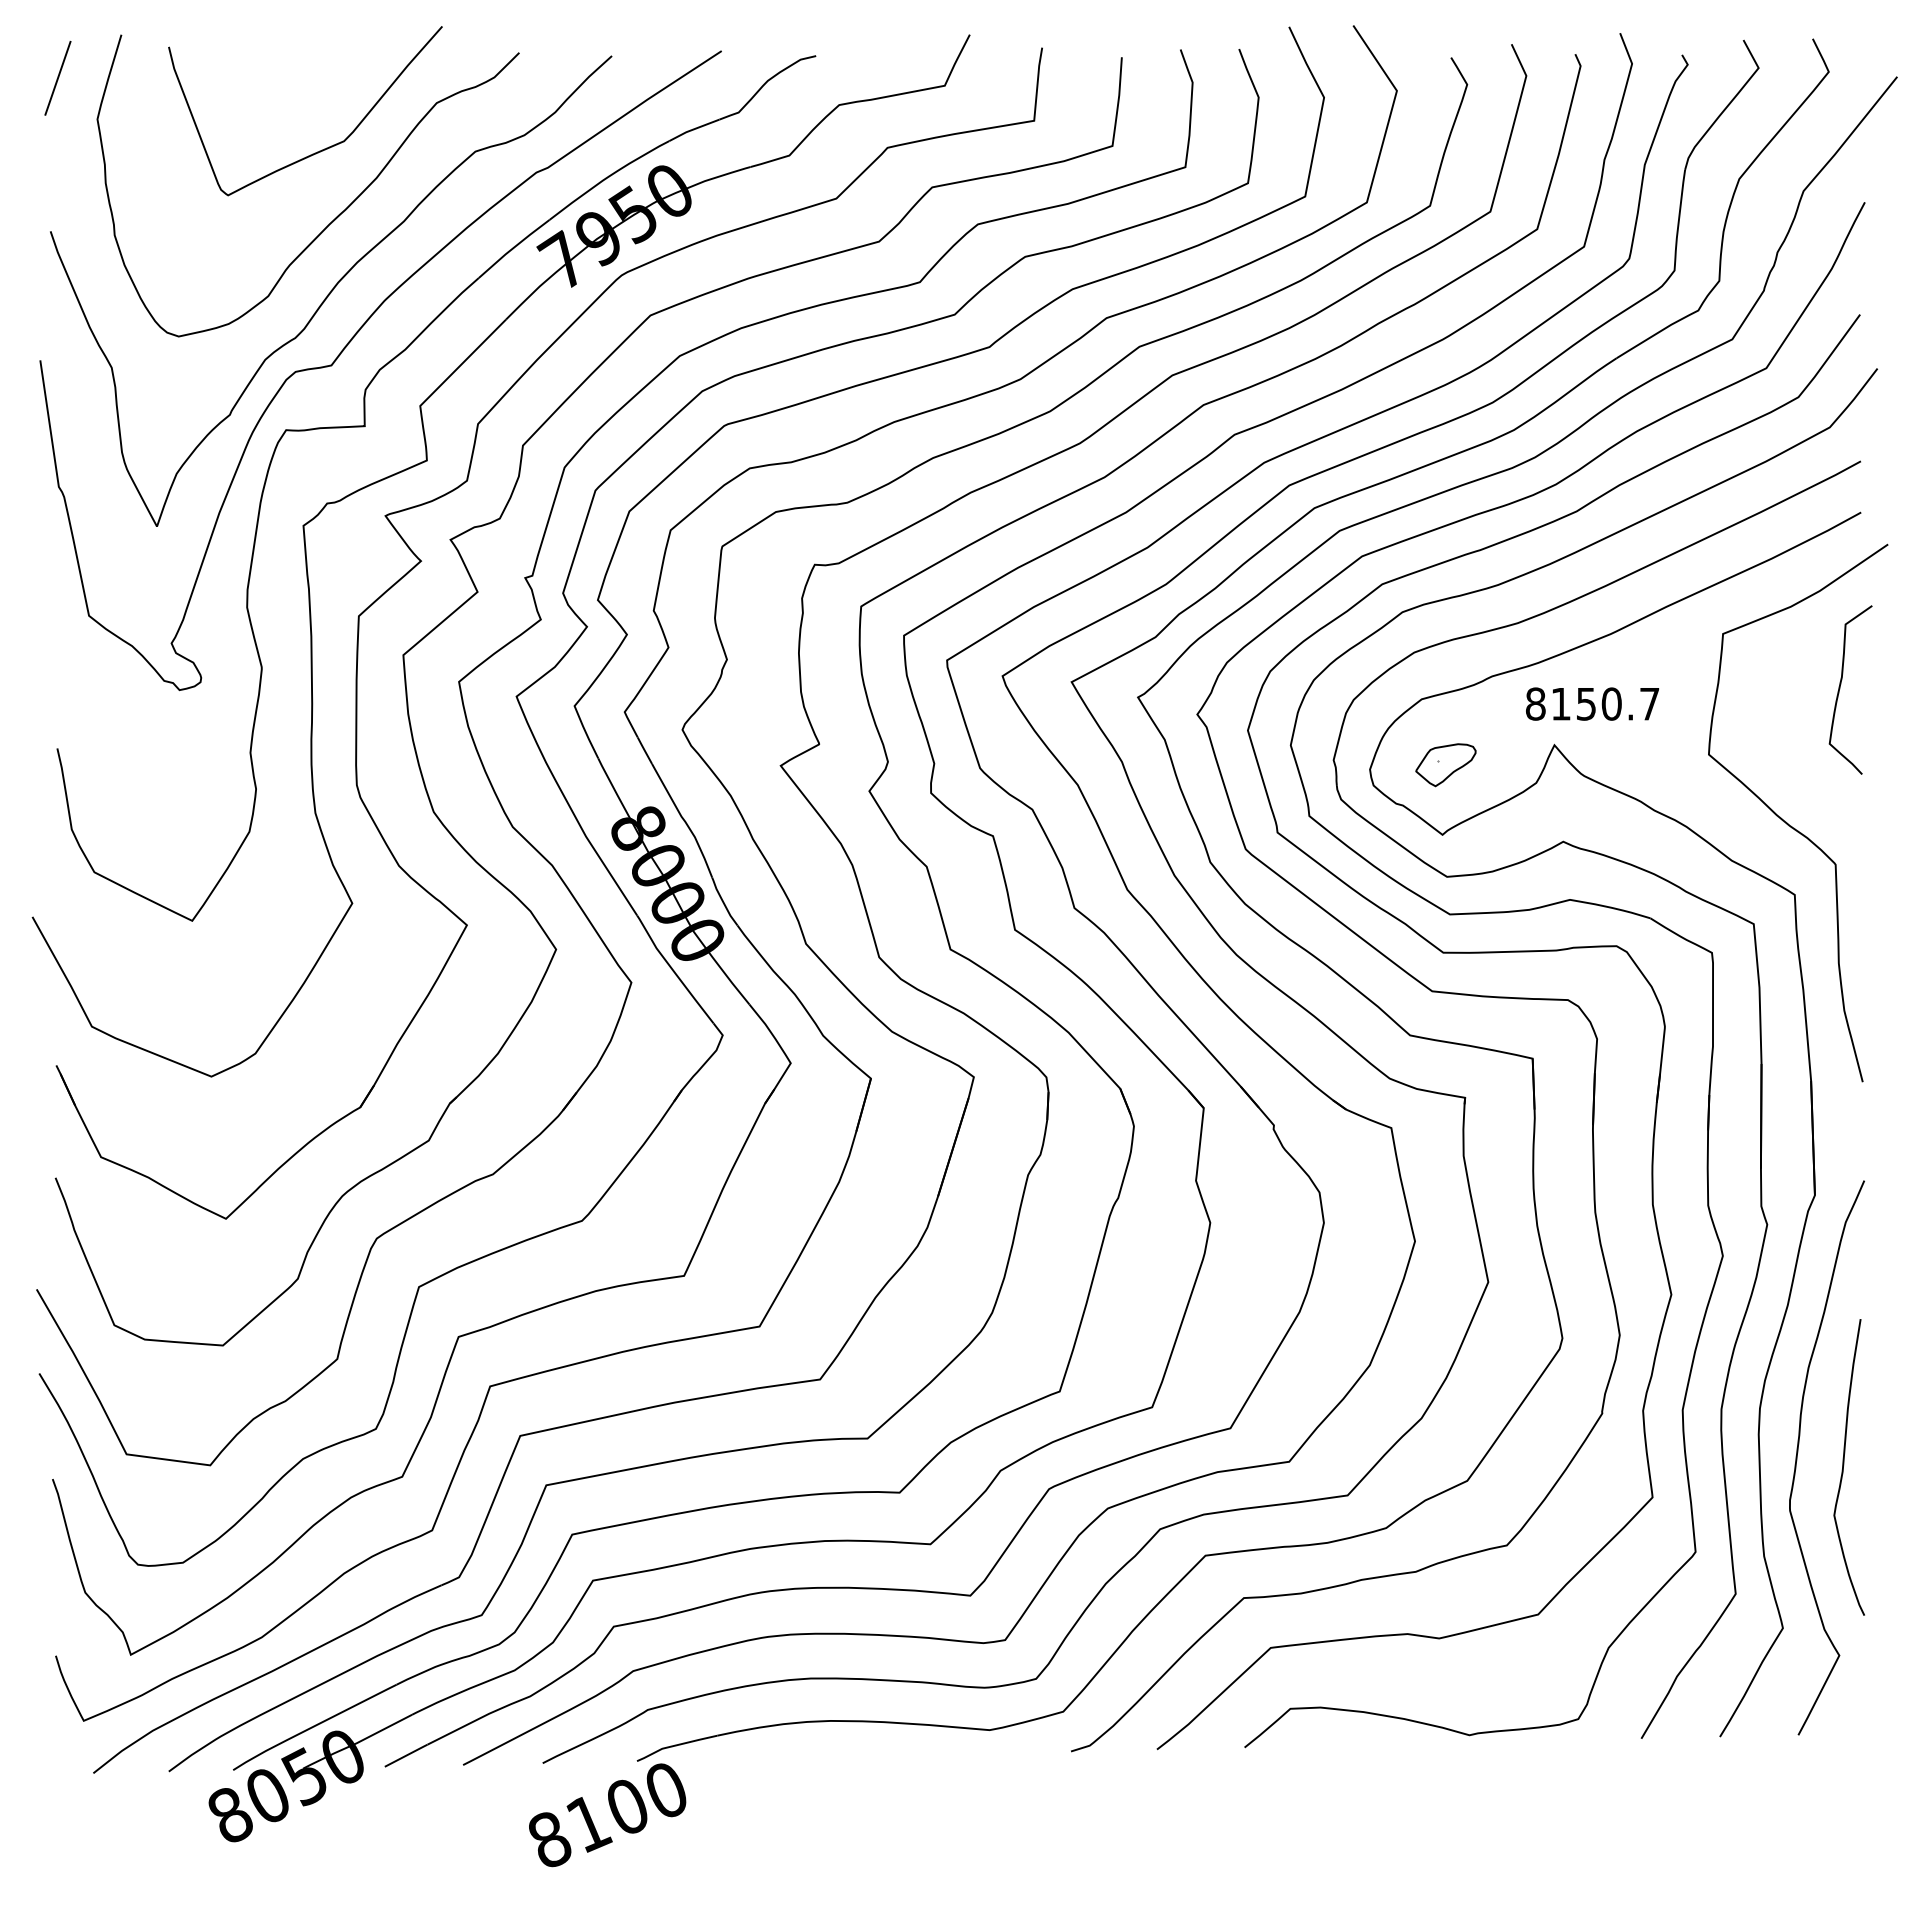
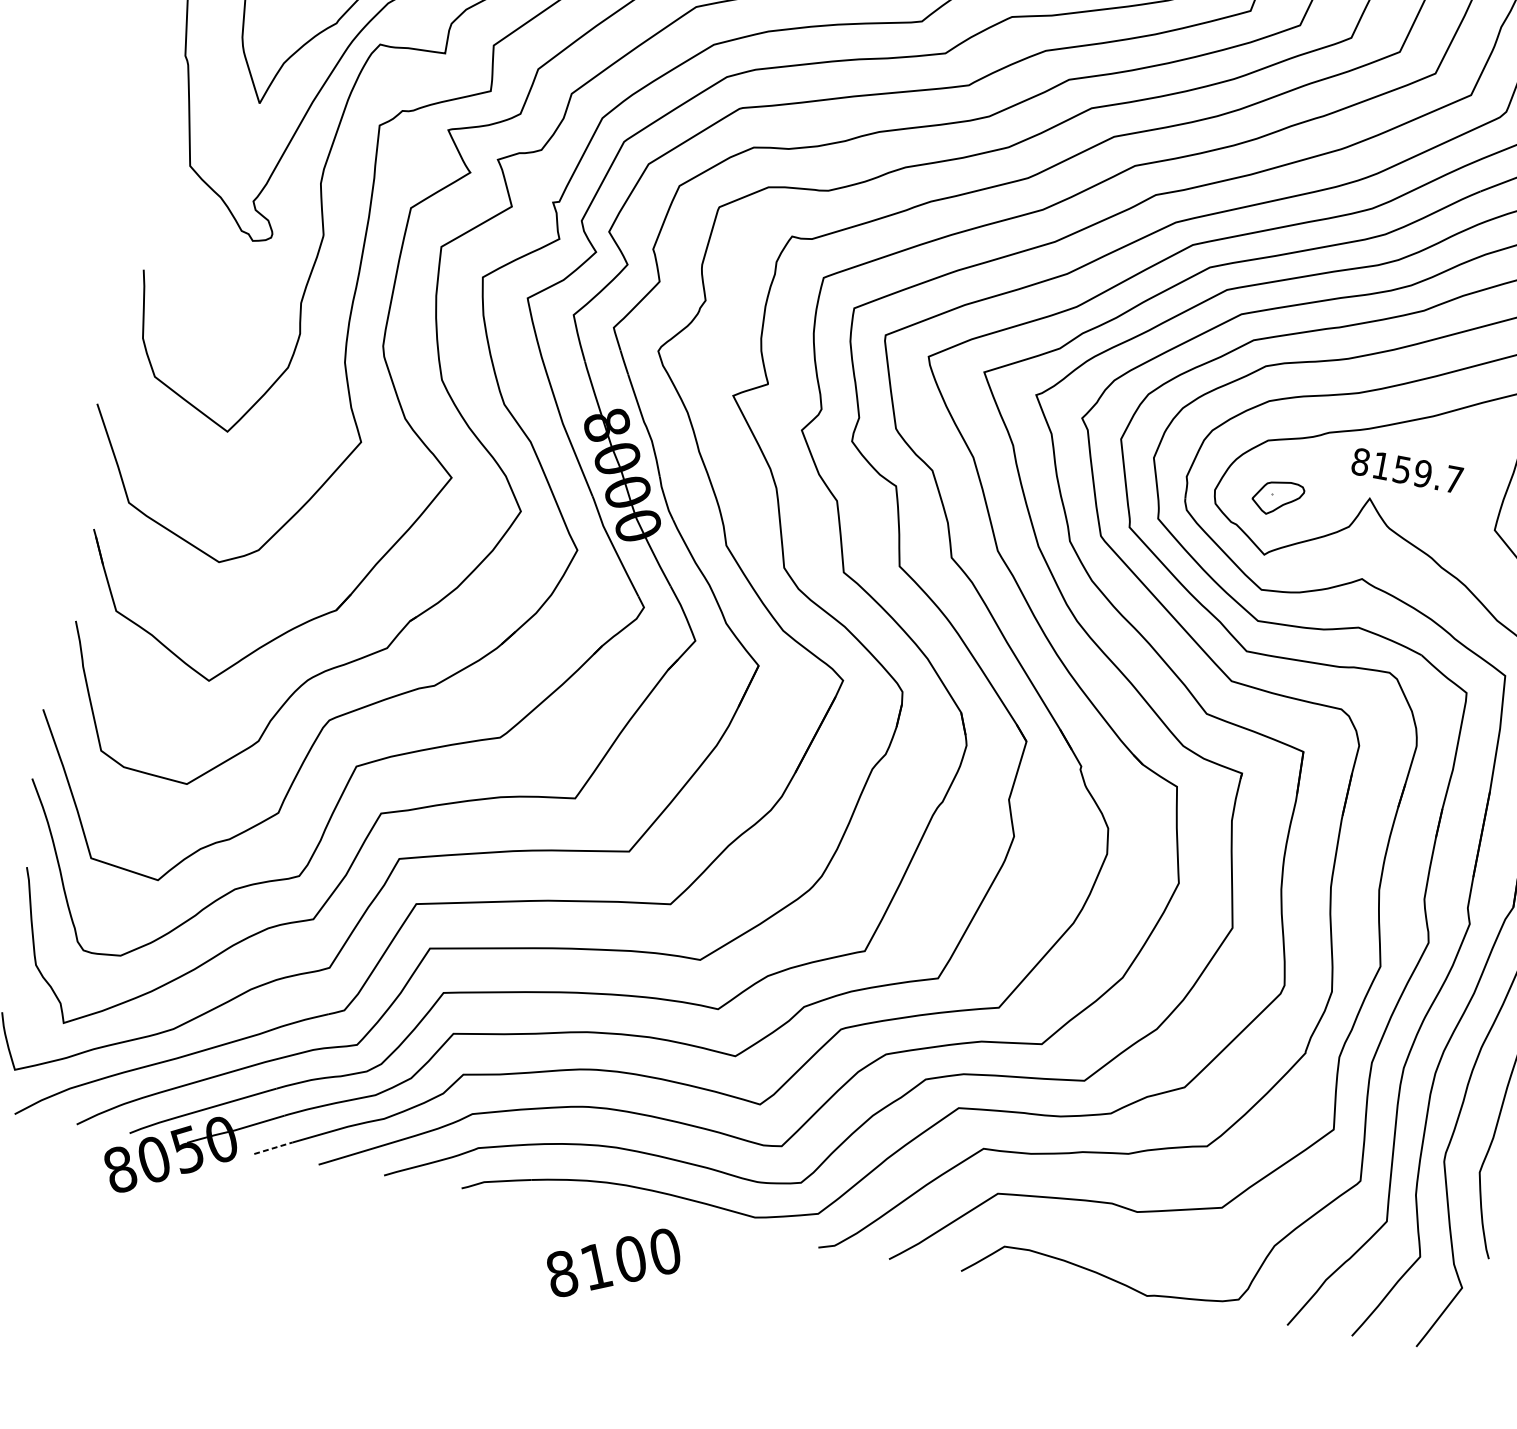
text: (1611, 703) -> (1422, 473), 8150.7 -> 8159.7
line: (406, 1755) -> (273, 1148), solid -> dashed
text: (607, 1815) -> (613, 1263), moved

